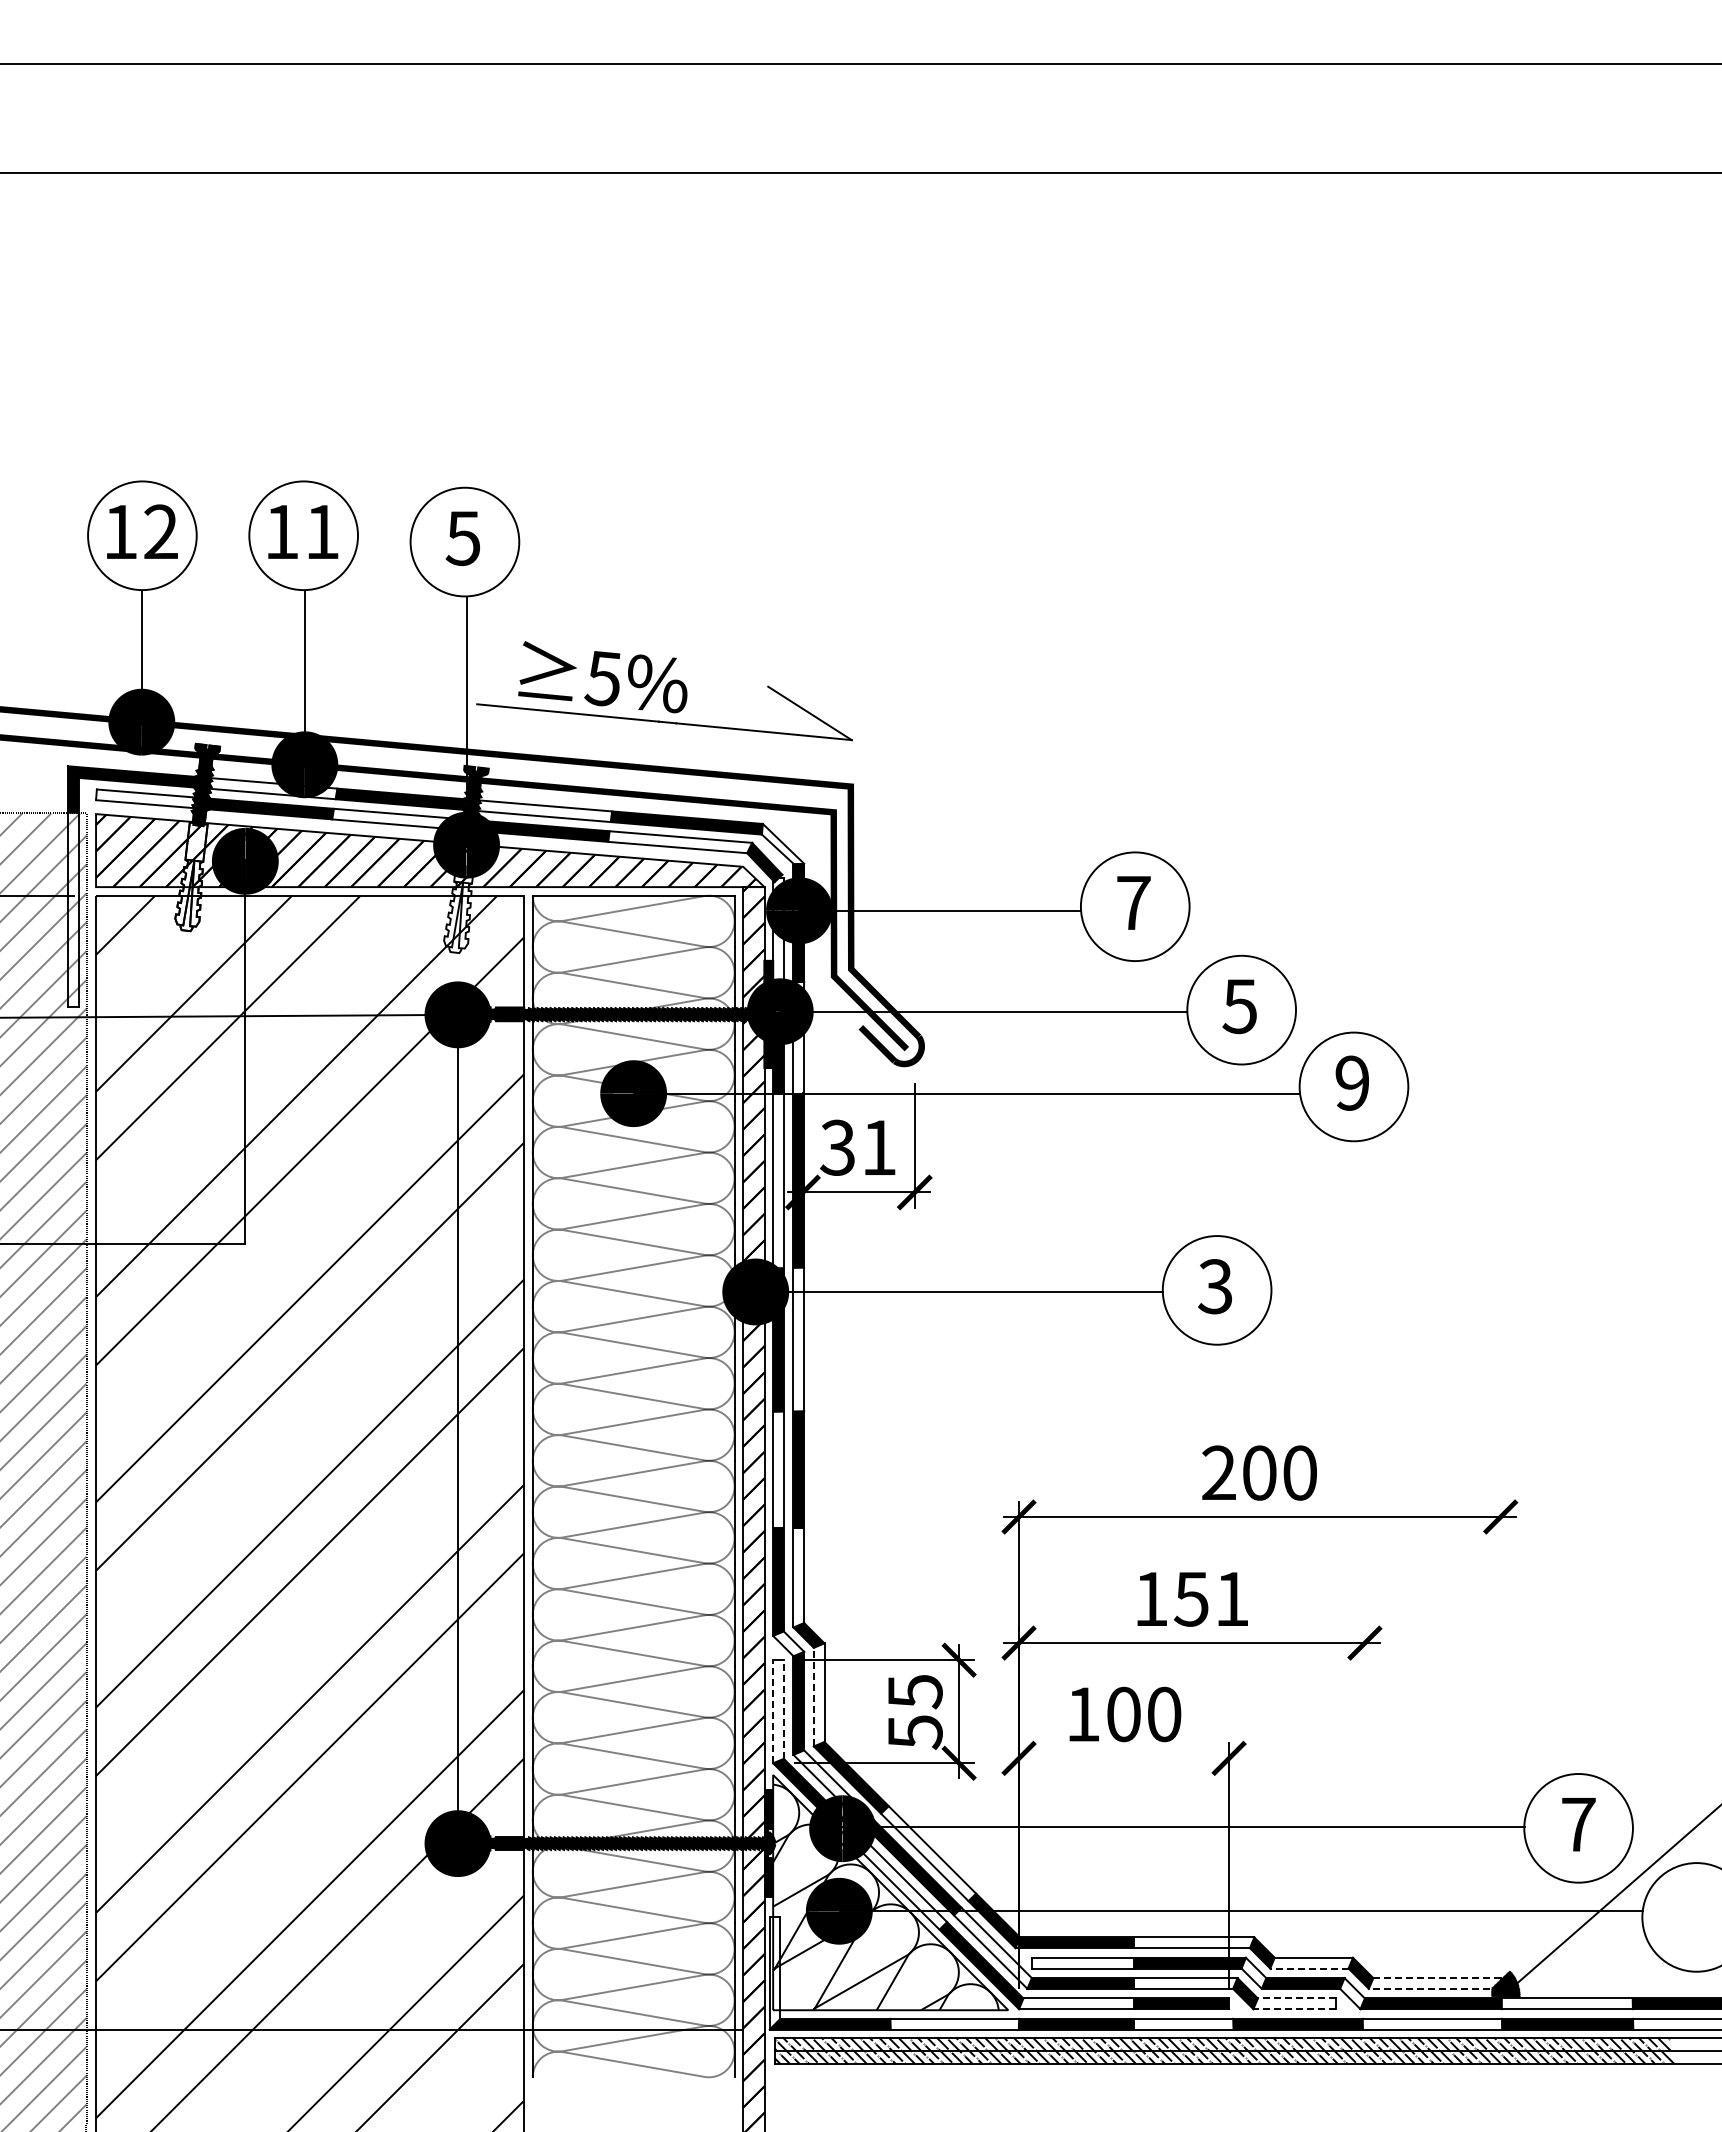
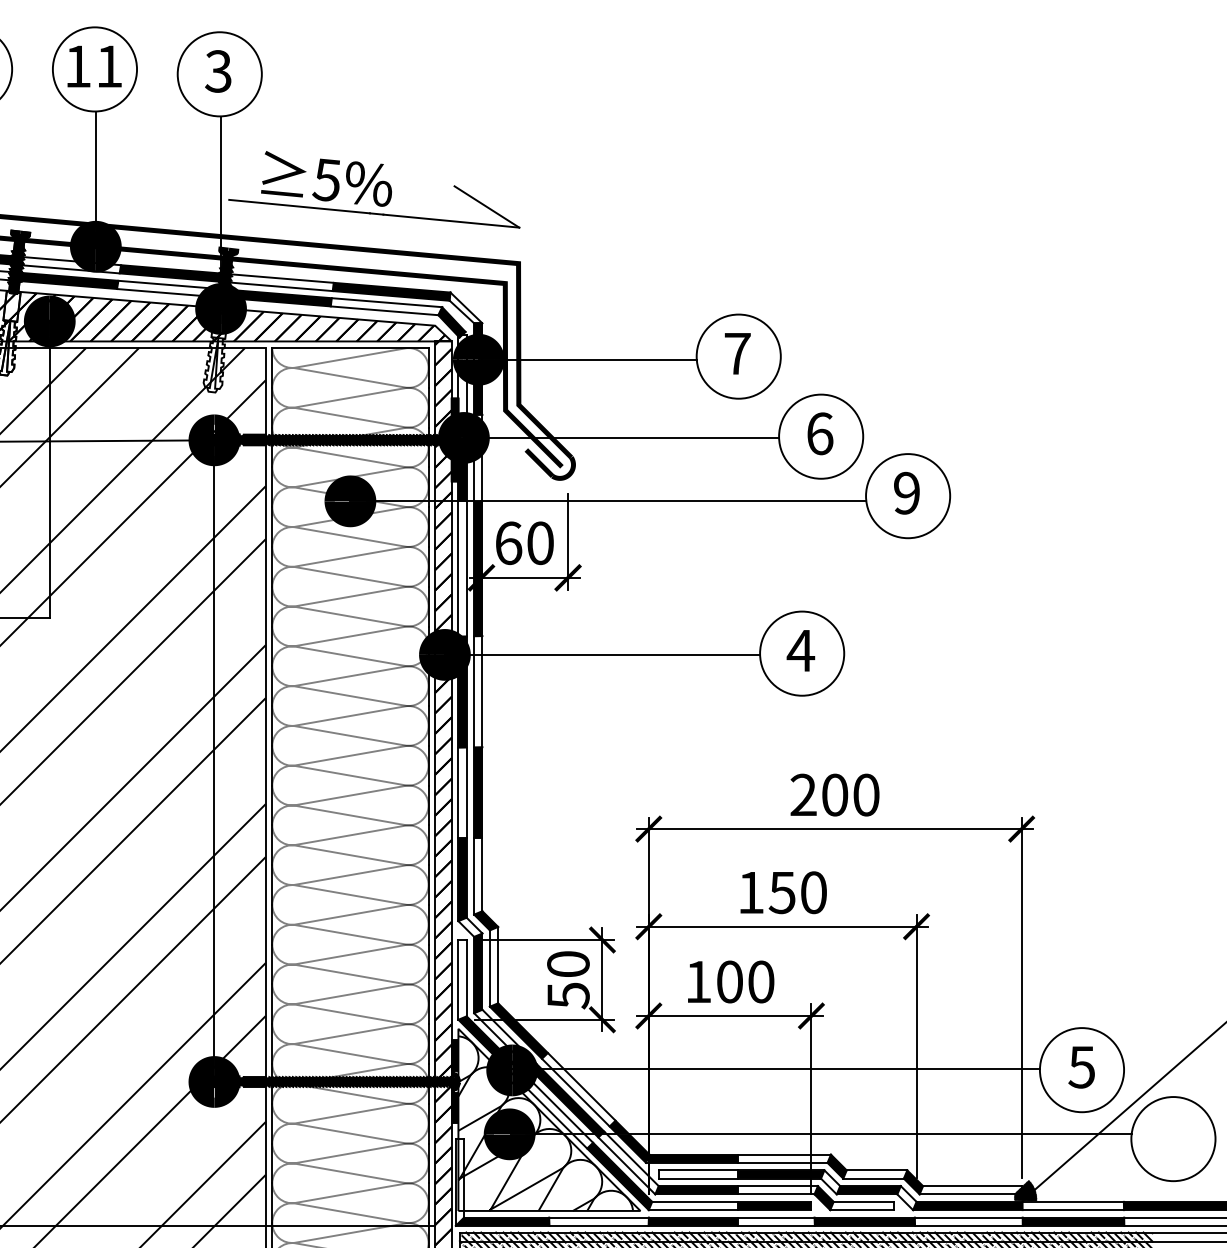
text: (462, 537) -> (217, 70), 5 -> 3
text: (1239, 1006) -> (819, 433), 5 -> 6
text: (858, 1147) -> (524, 543), 31 -> 60
text: (1215, 1286) -> (800, 650), 3 -> 4
text: (1232, 1598) -> (814, 892), 151 -> 150
text: (914, 1691) -> (567, 964), 55 -> 50
line: (813, 1696) -> (489, 968), dashed -> solid
line: (783, 1709) -> (466, 978), dashed -> solid
line: (773, 1711) -> (458, 979), dashed -> solid
line: (1500, 1734) -> (1021, 997), added
line: (1124, 1758) -> (730, 1016), added
line: (1364, 1797) -> (916, 1046), added
text: (1577, 1825) -> (1081, 1067), 7 -> 5
line: (1308, 1968) -> (872, 1178), dashed -> solid
line: (1437, 1978) -> (972, 1186), dashed -> solid
line: (1434, 1988) -> (970, 1194), dashed -> solid
line: (1296, 1998) -> (863, 1201), dashed -> solid
line: (1294, 2009) -> (862, 1210), dashed -> solid

